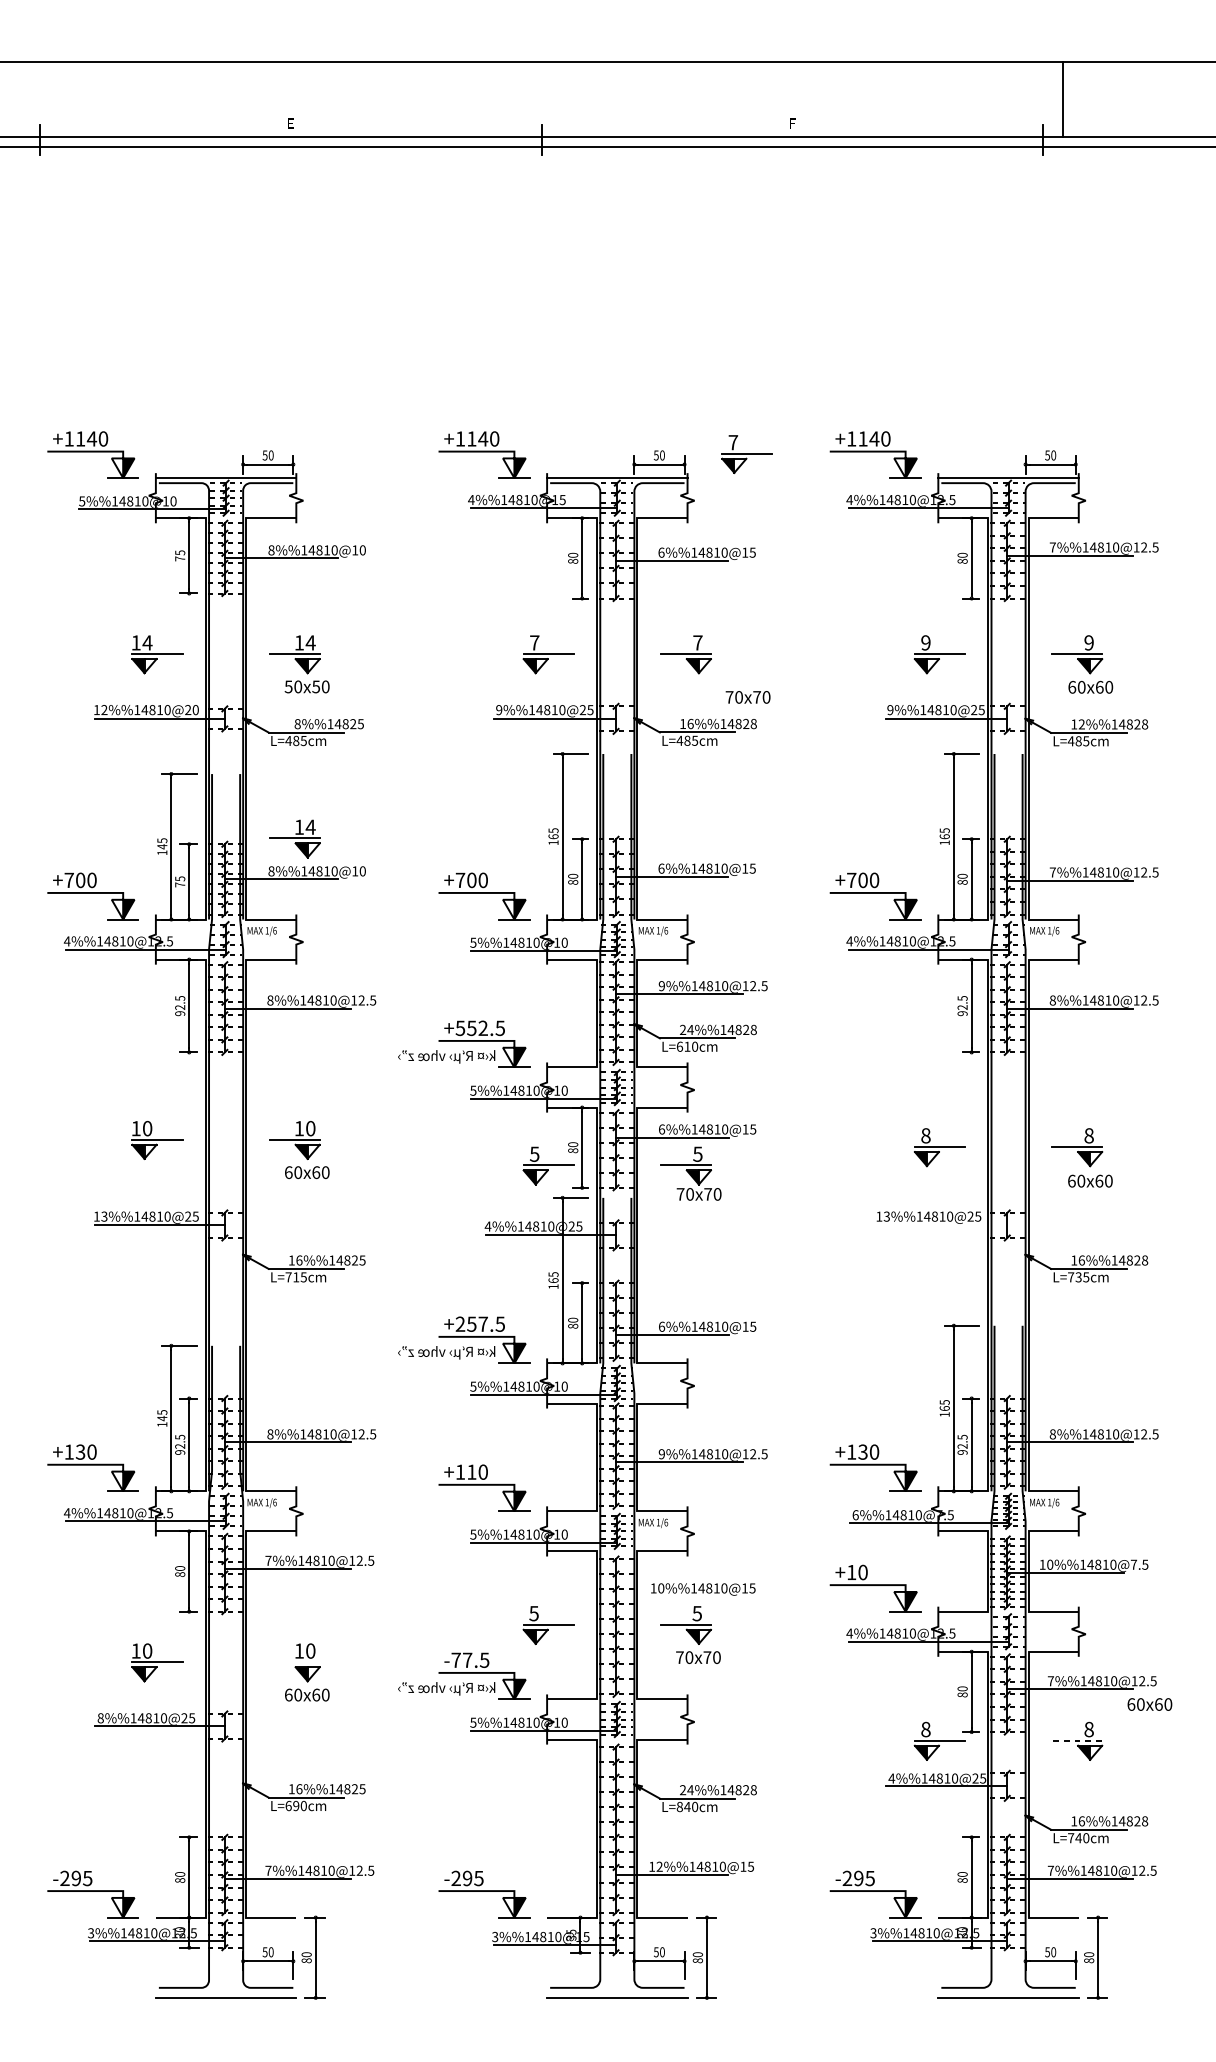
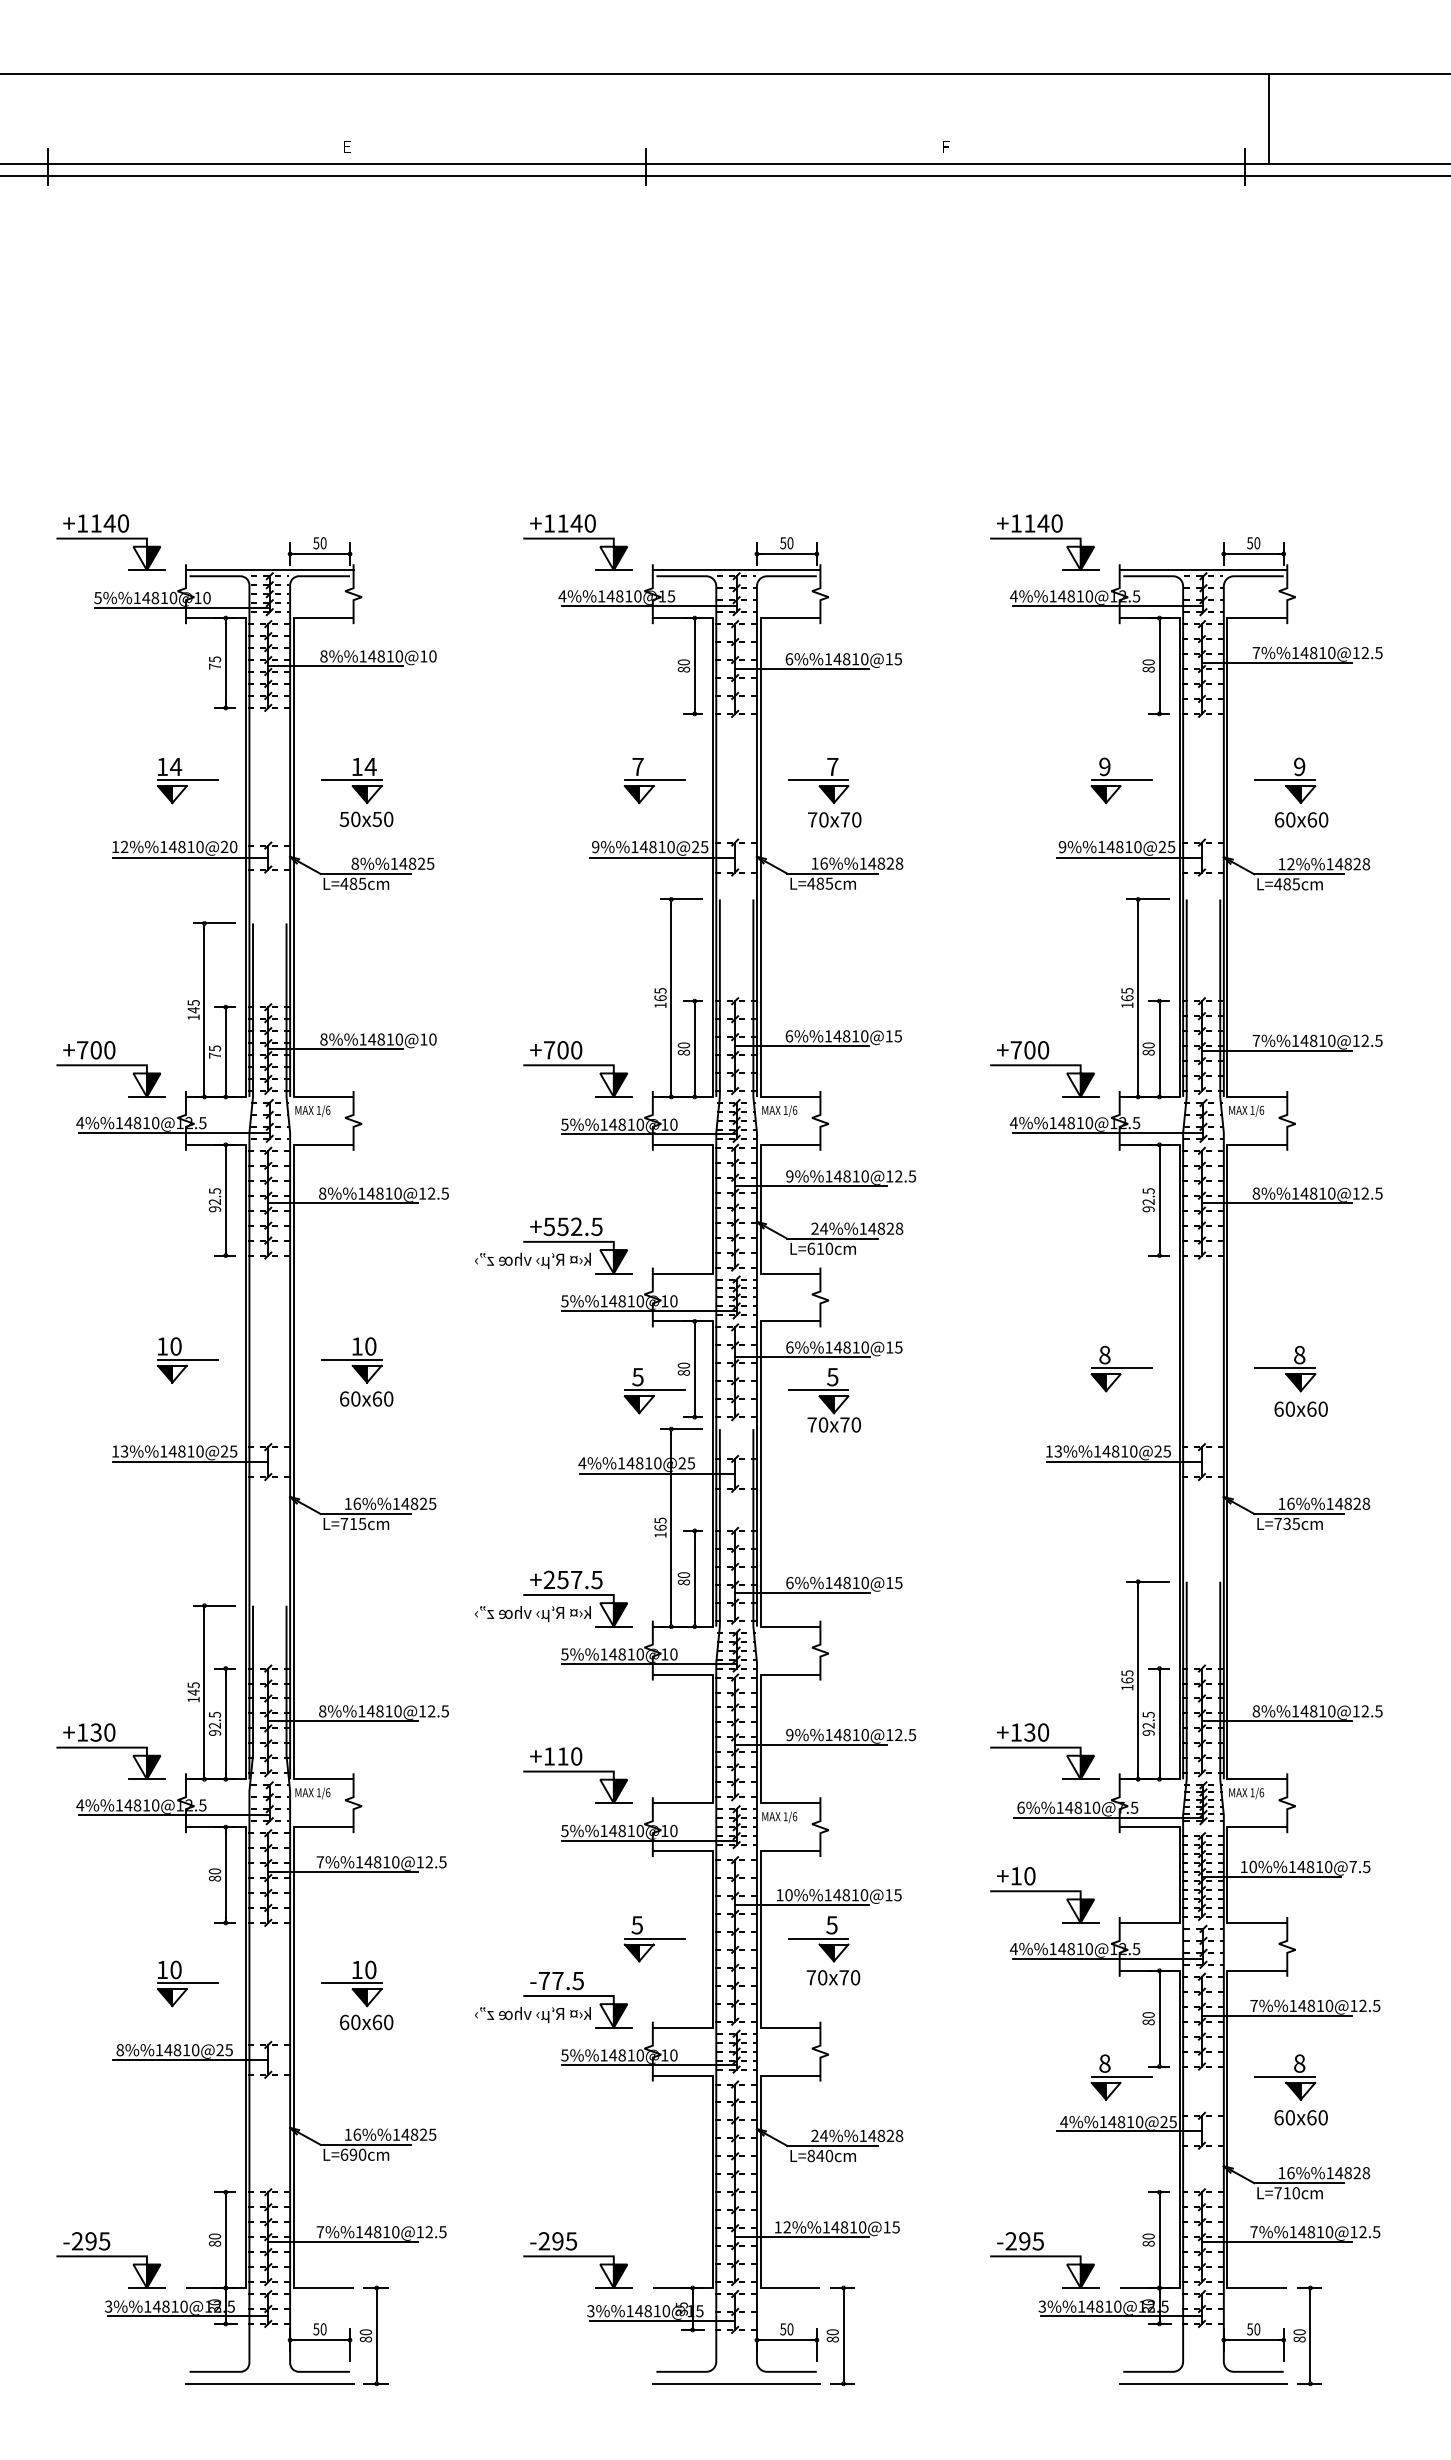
part: (747, 454) -> (891, 542), removed
text: (747, 697) -> (834, 819), moved
part: (294, 839) -> (351, 1001), removed
line: (941, 1225) -> (1123, 1462), added
line: (672, 1596) -> (802, 1904), added
line: (294, 1662) -> (351, 1983), added
text: (1149, 1704) -> (1300, 2117), moved
line: (1077, 1740) -> (1285, 2076), dashed -> solid
text: (1078, 1838) -> (1287, 2193), L=740cm -> L=710cm

